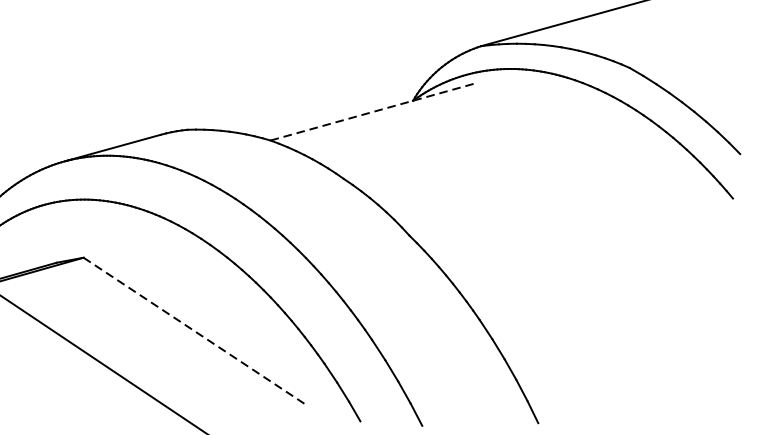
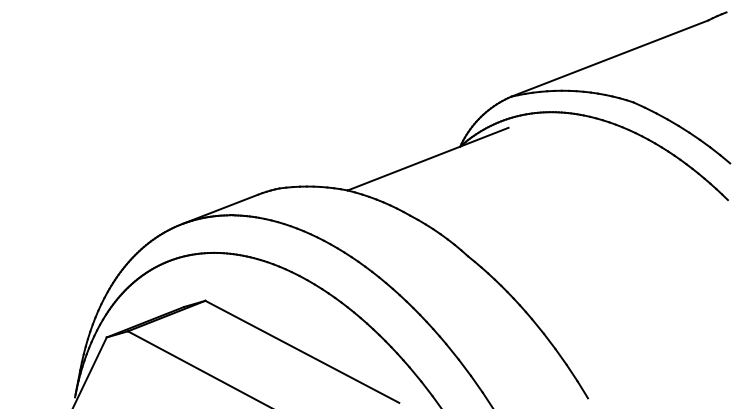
line: (372, 111) -> (428, 158), dashed -> solid
line: (195, 331) -> (302, 351), dashed -> solid

